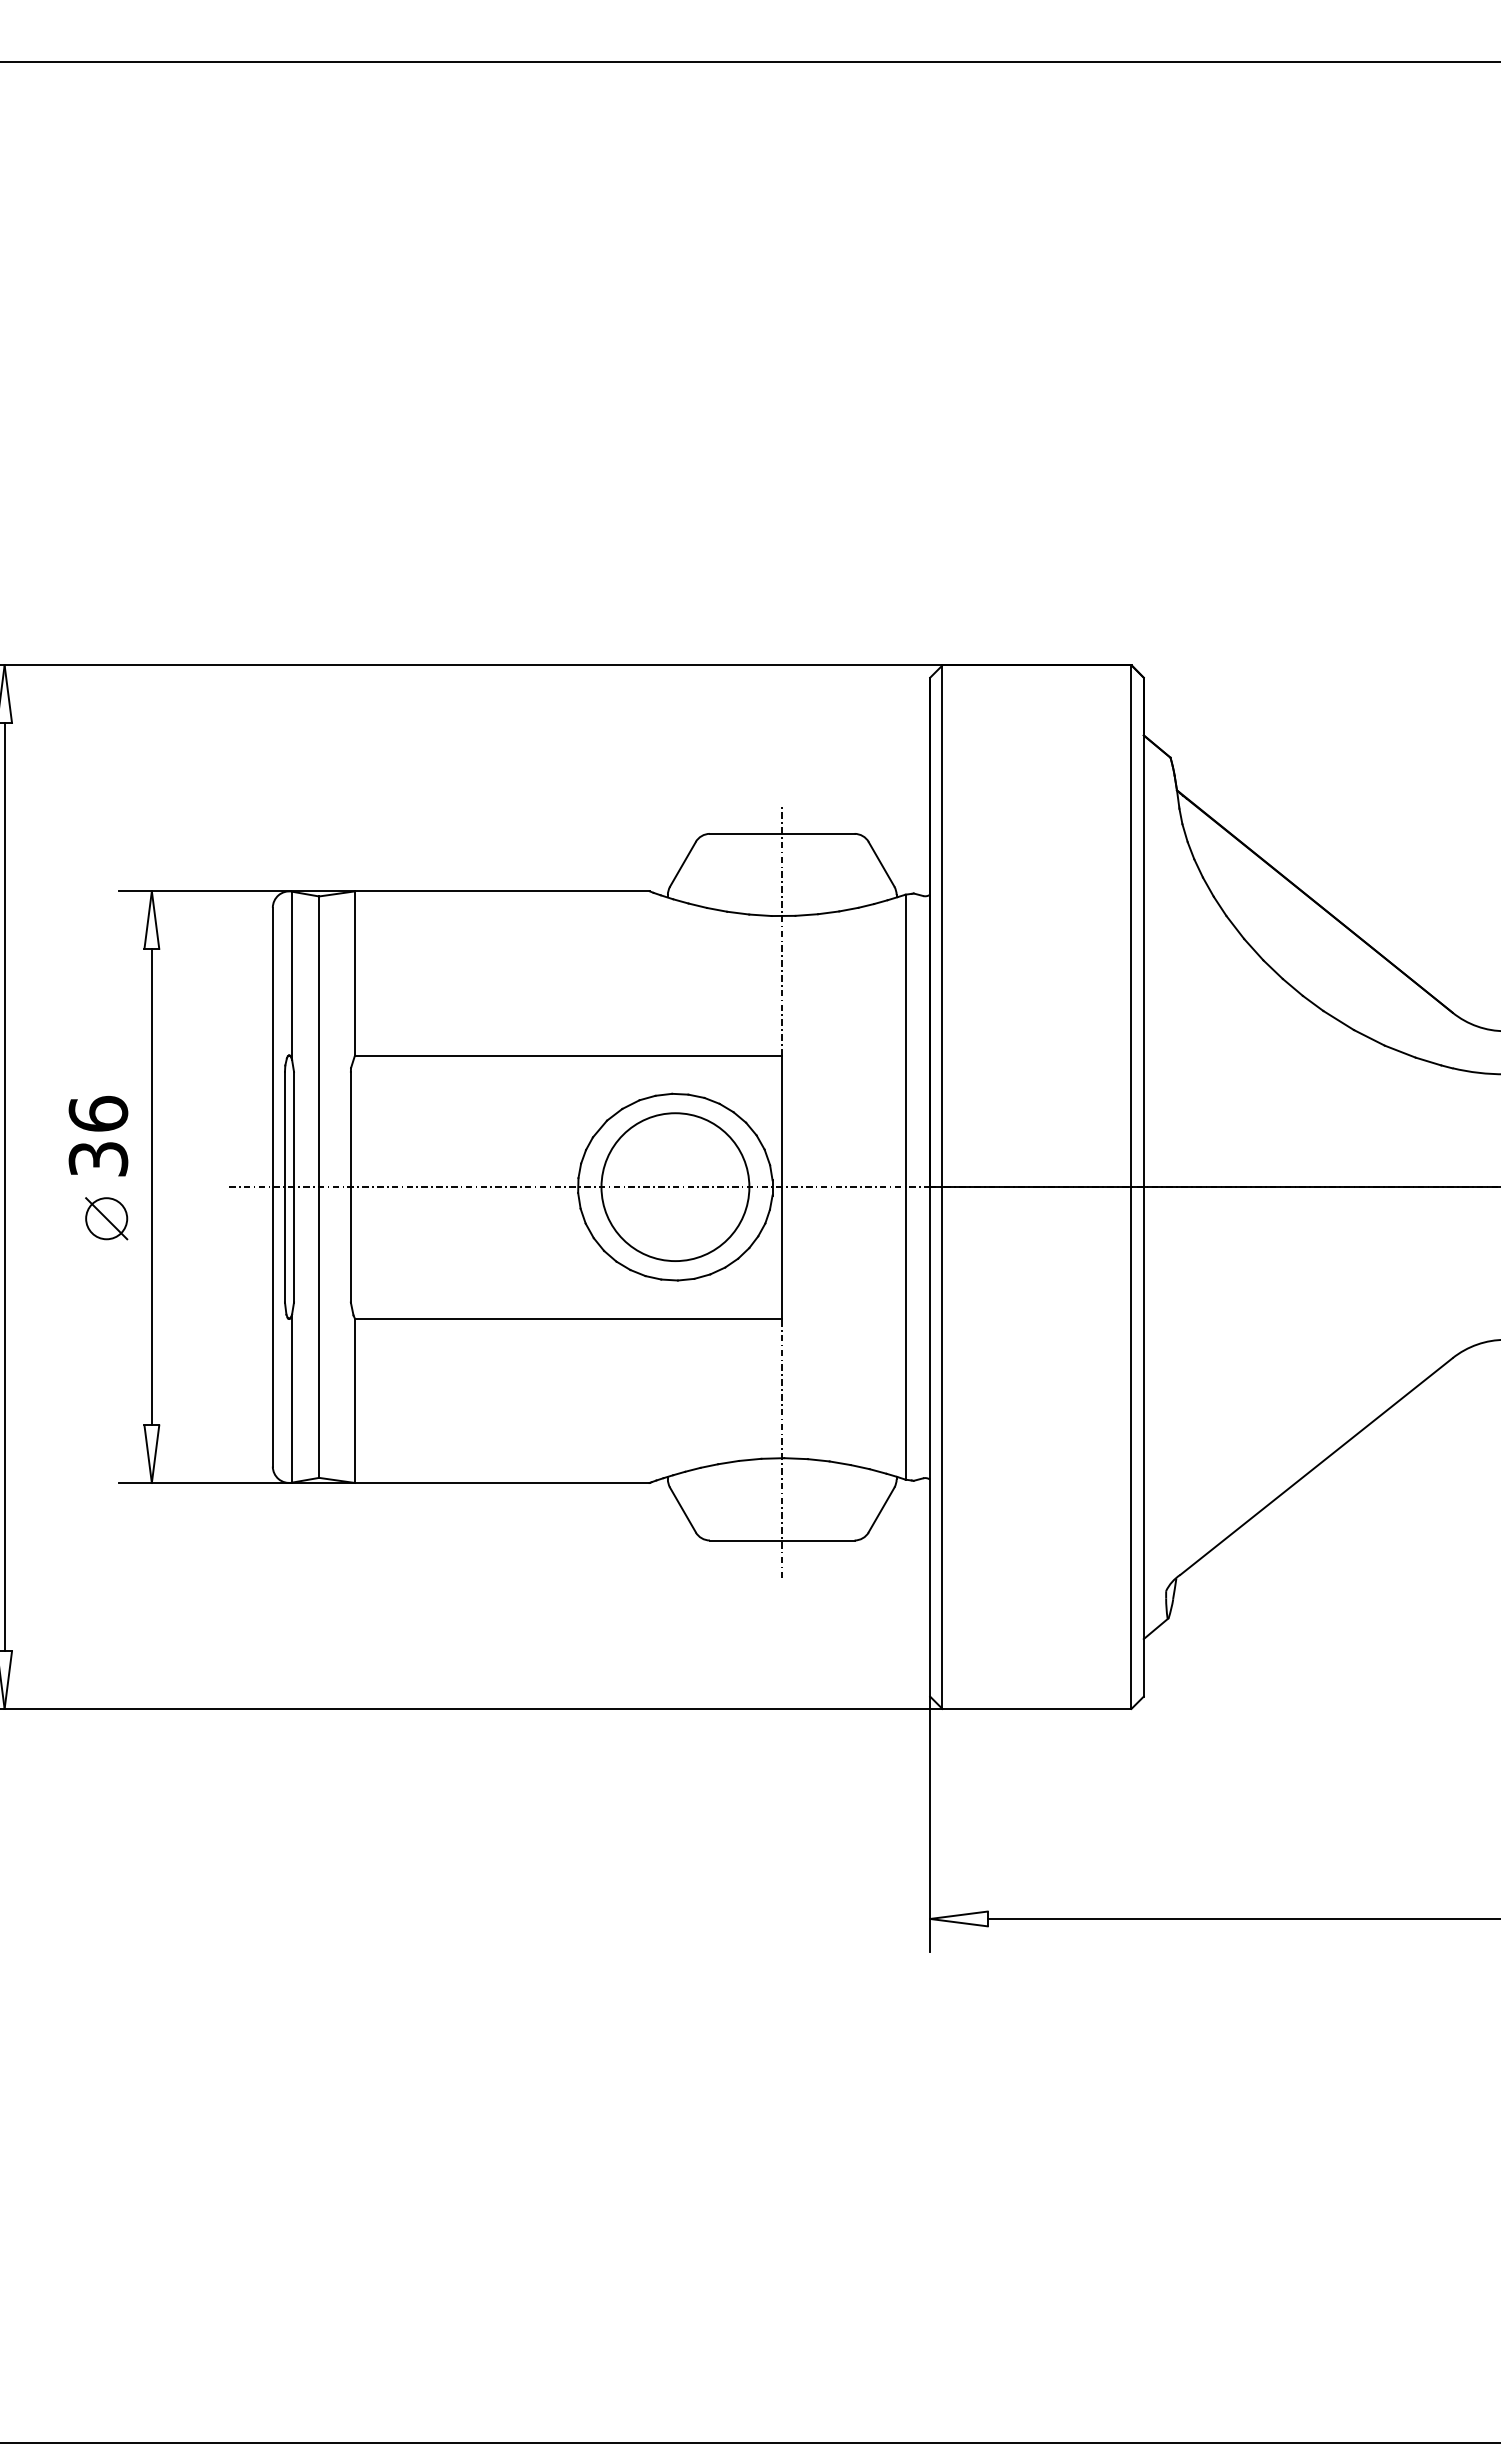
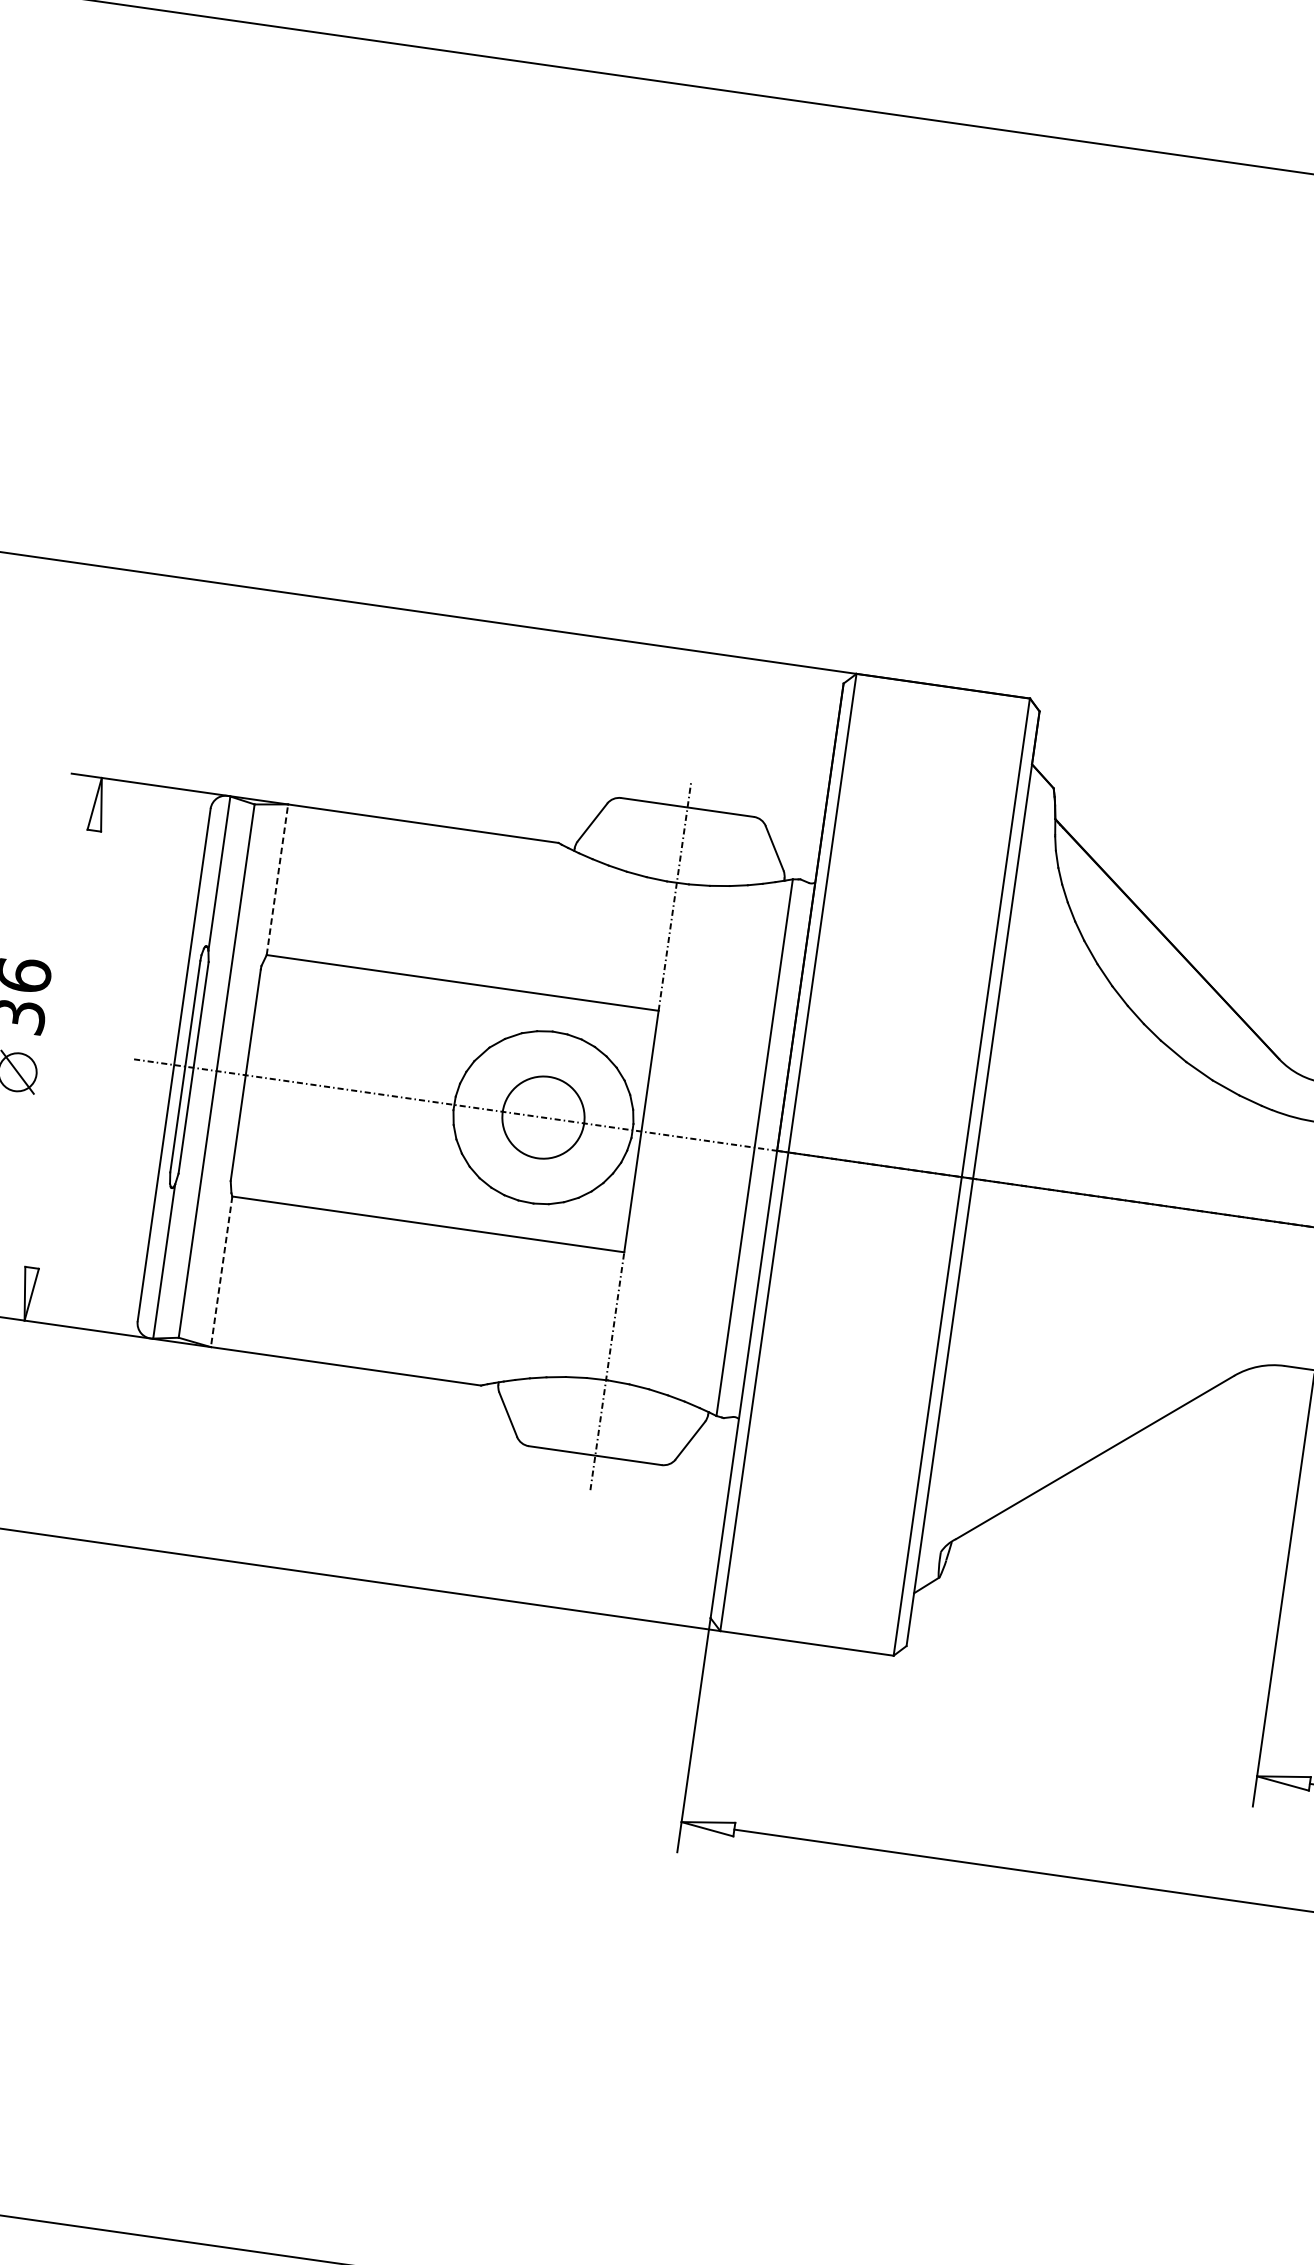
line: (354, 972) -> (277, 878), solid -> dashed
line: (151, 1186) -> (62, 1048), removed
circle: (675, 1187) -> (543, 1117), size x0.6
line: (354, 1401) -> (221, 1272), solid -> dashed

